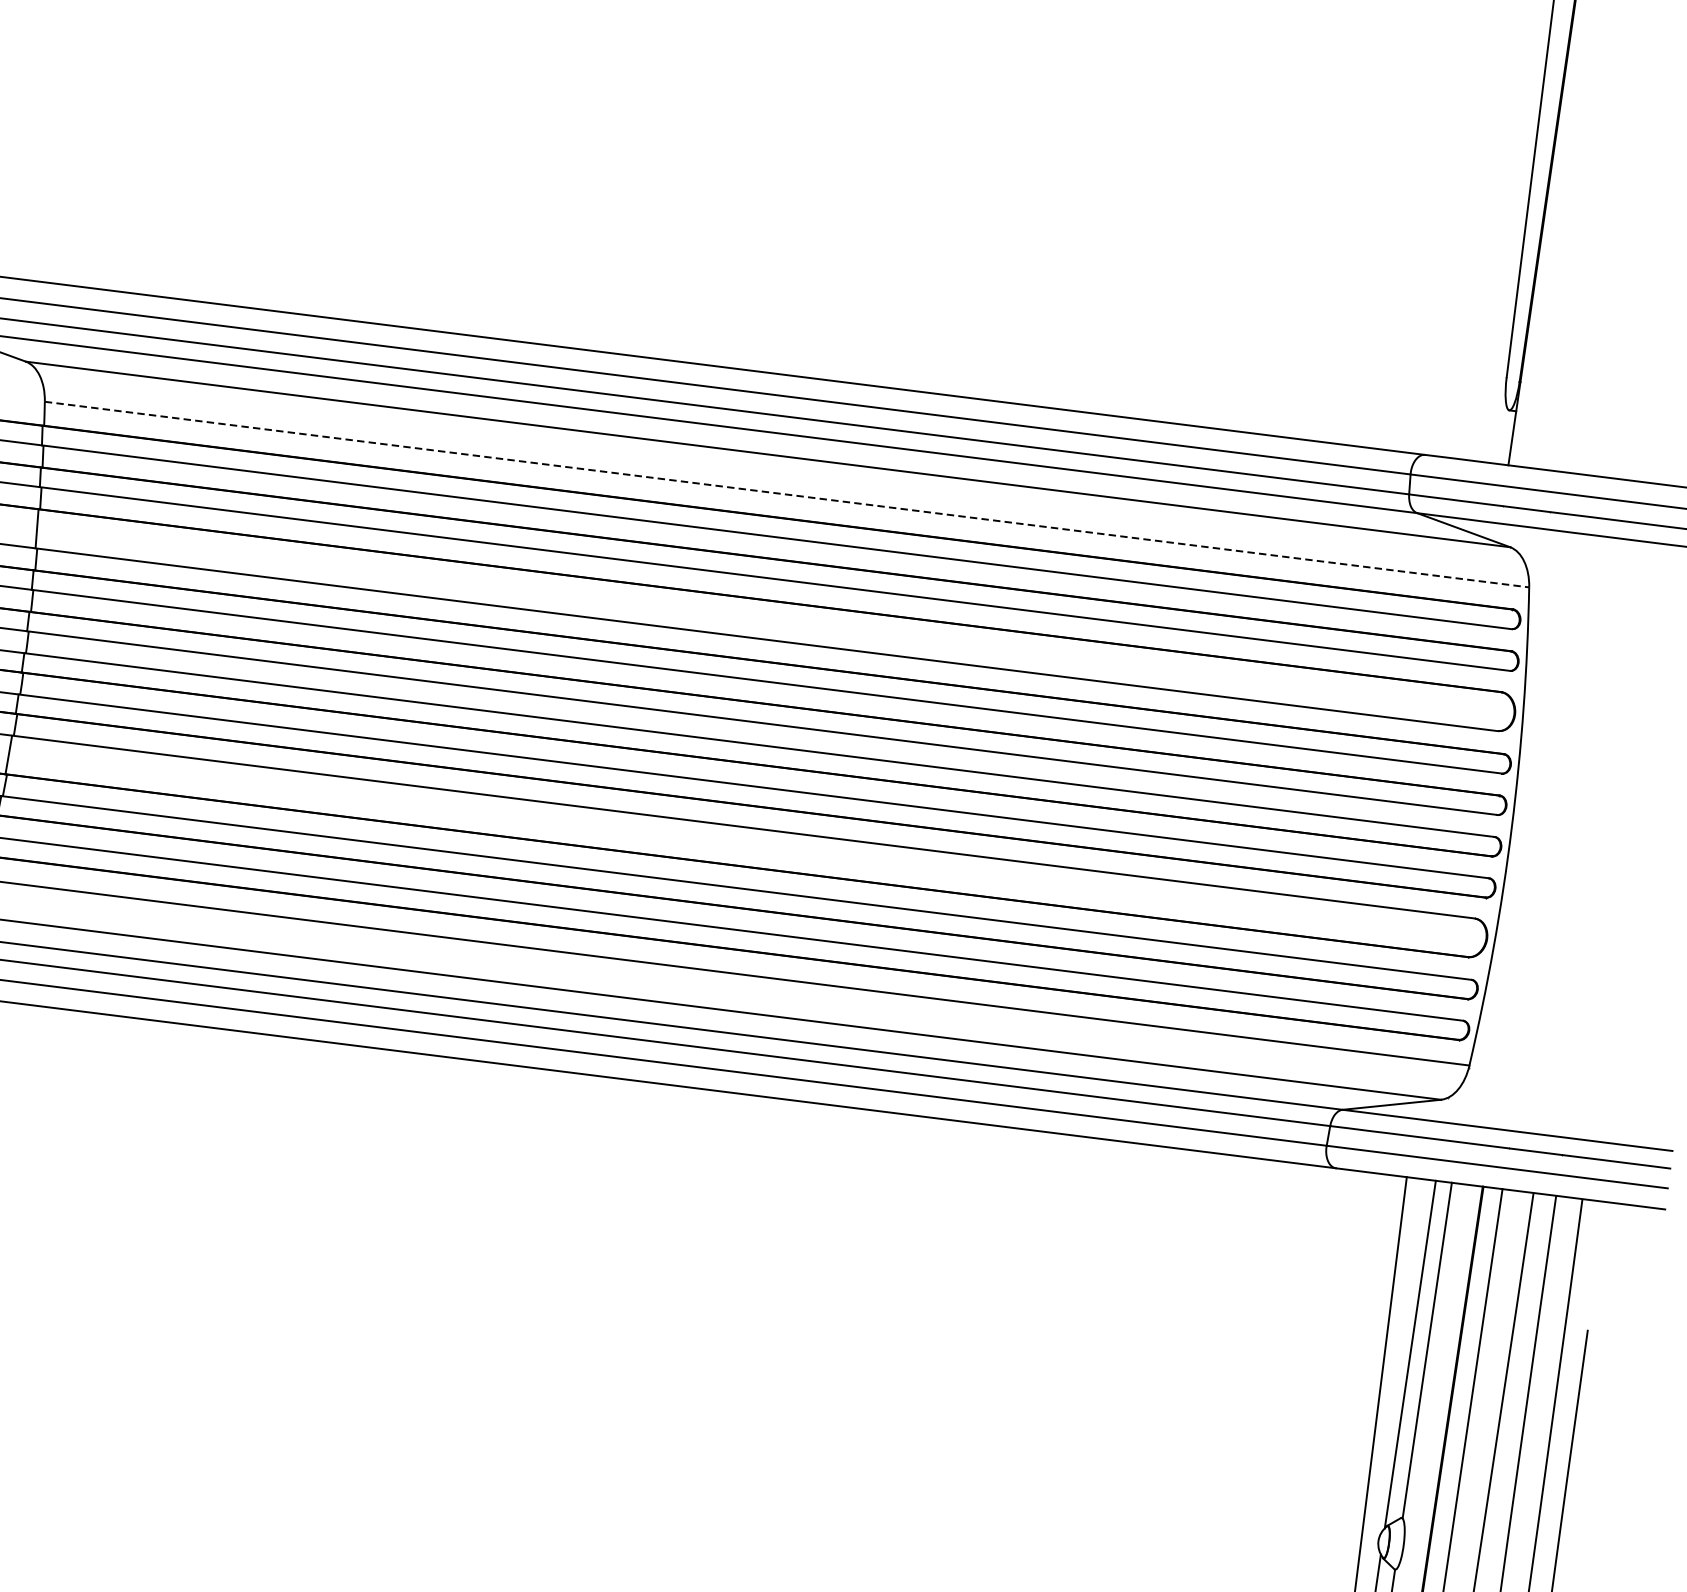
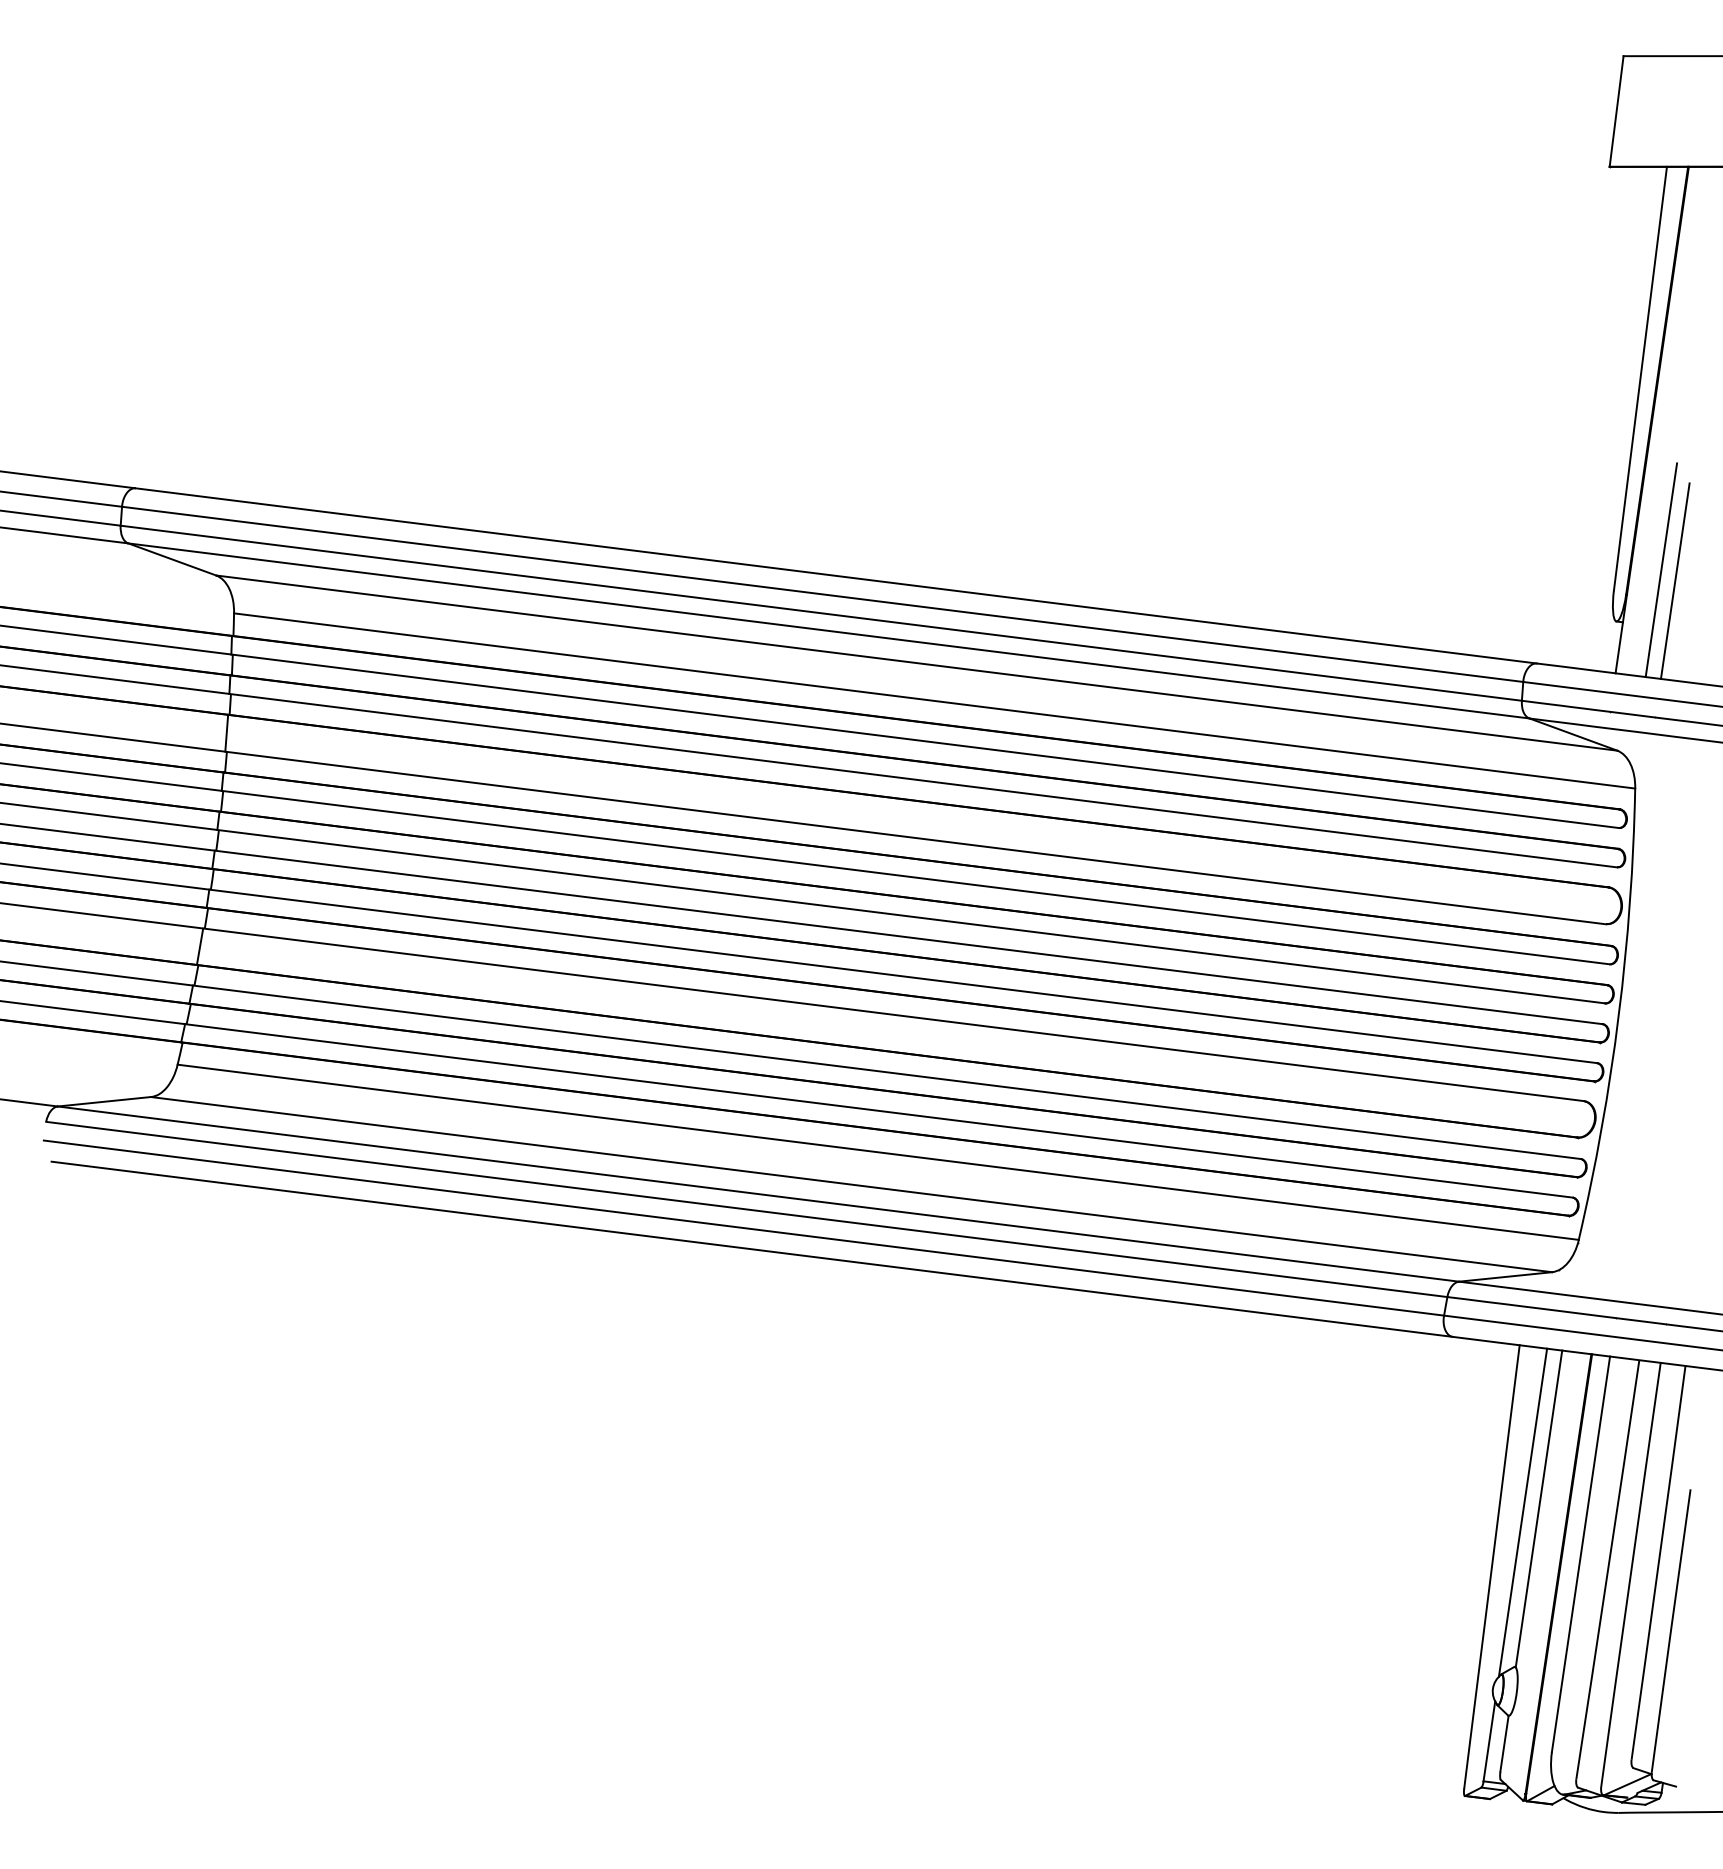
line: (1557, 356) -> (1661, 570), added
line: (1570, 368) -> (1674, 581), added
line: (787, 495) -> (935, 701), dashed -> solid

